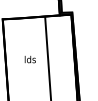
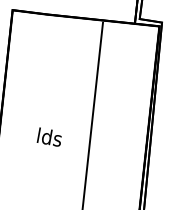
text: (29, 59) -> (47, 136), moved

